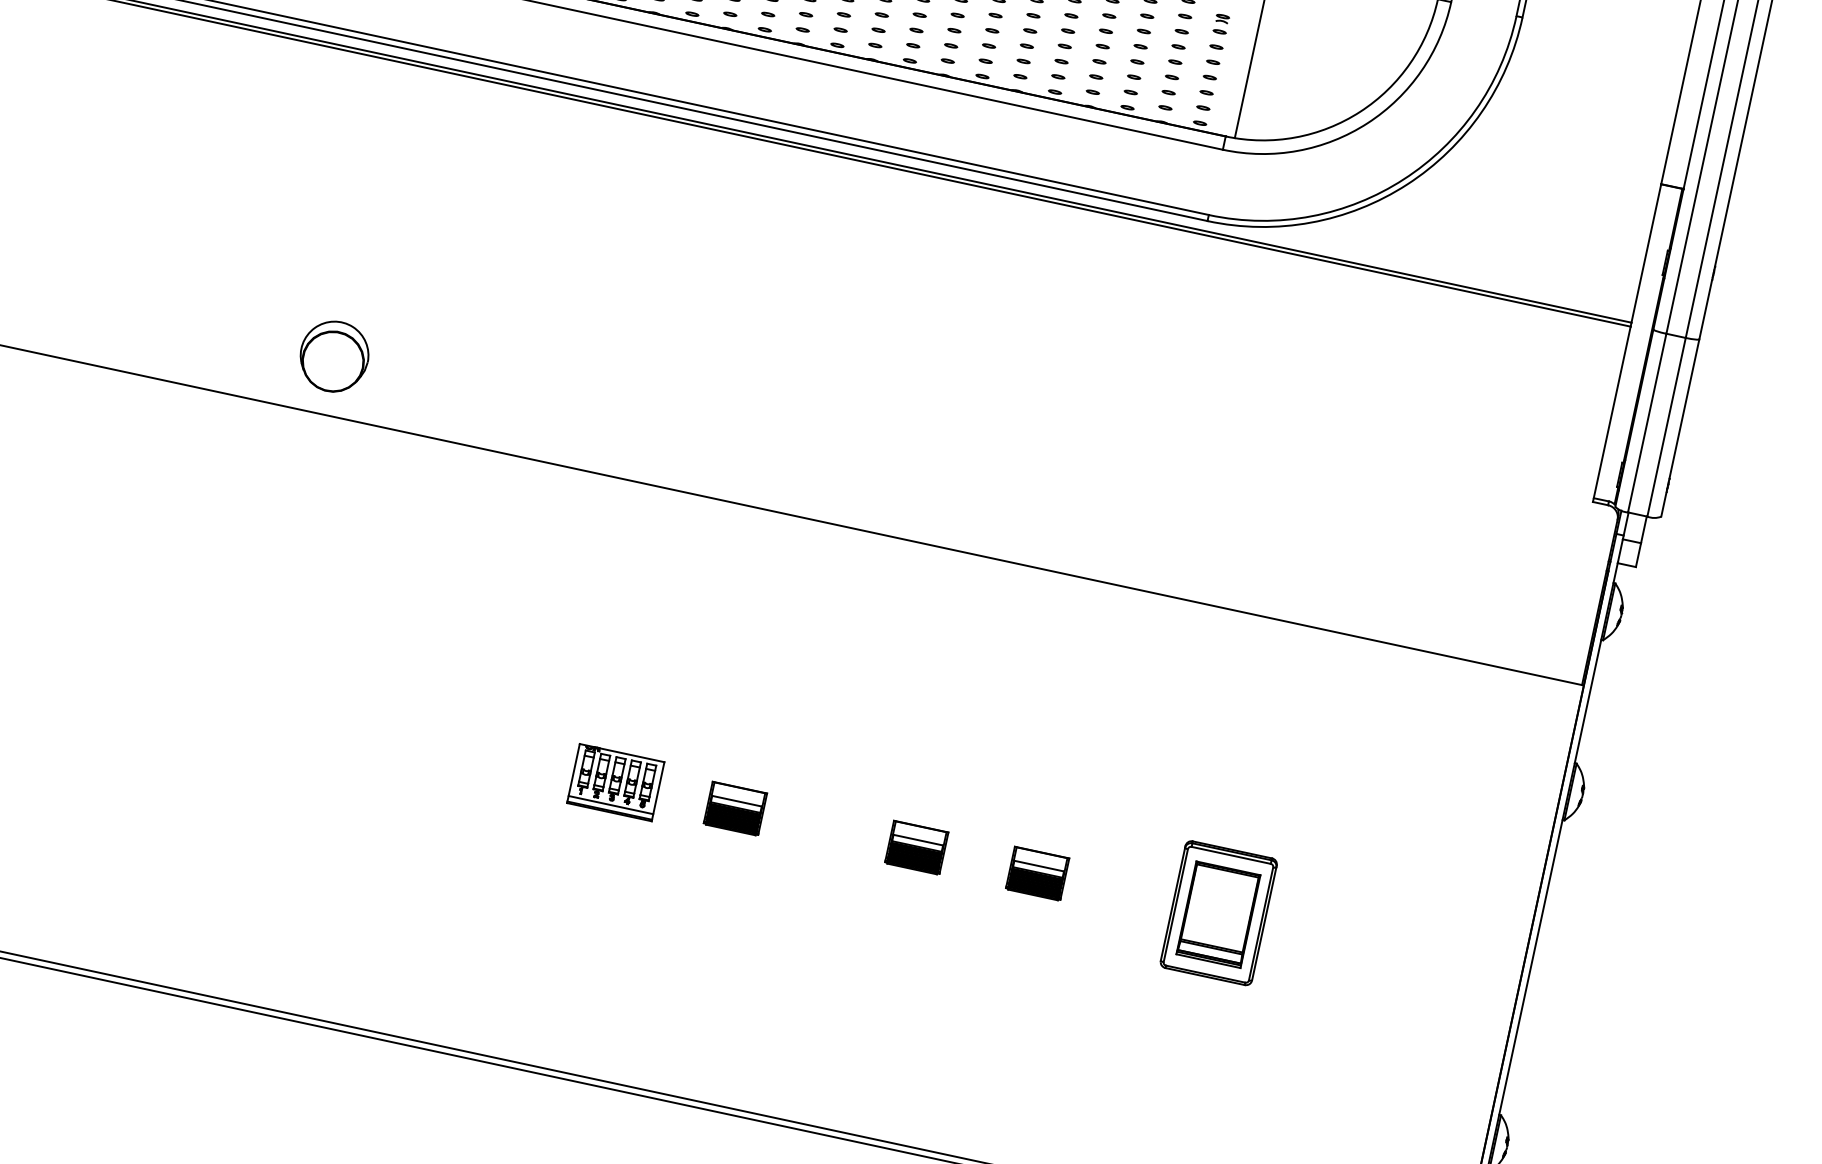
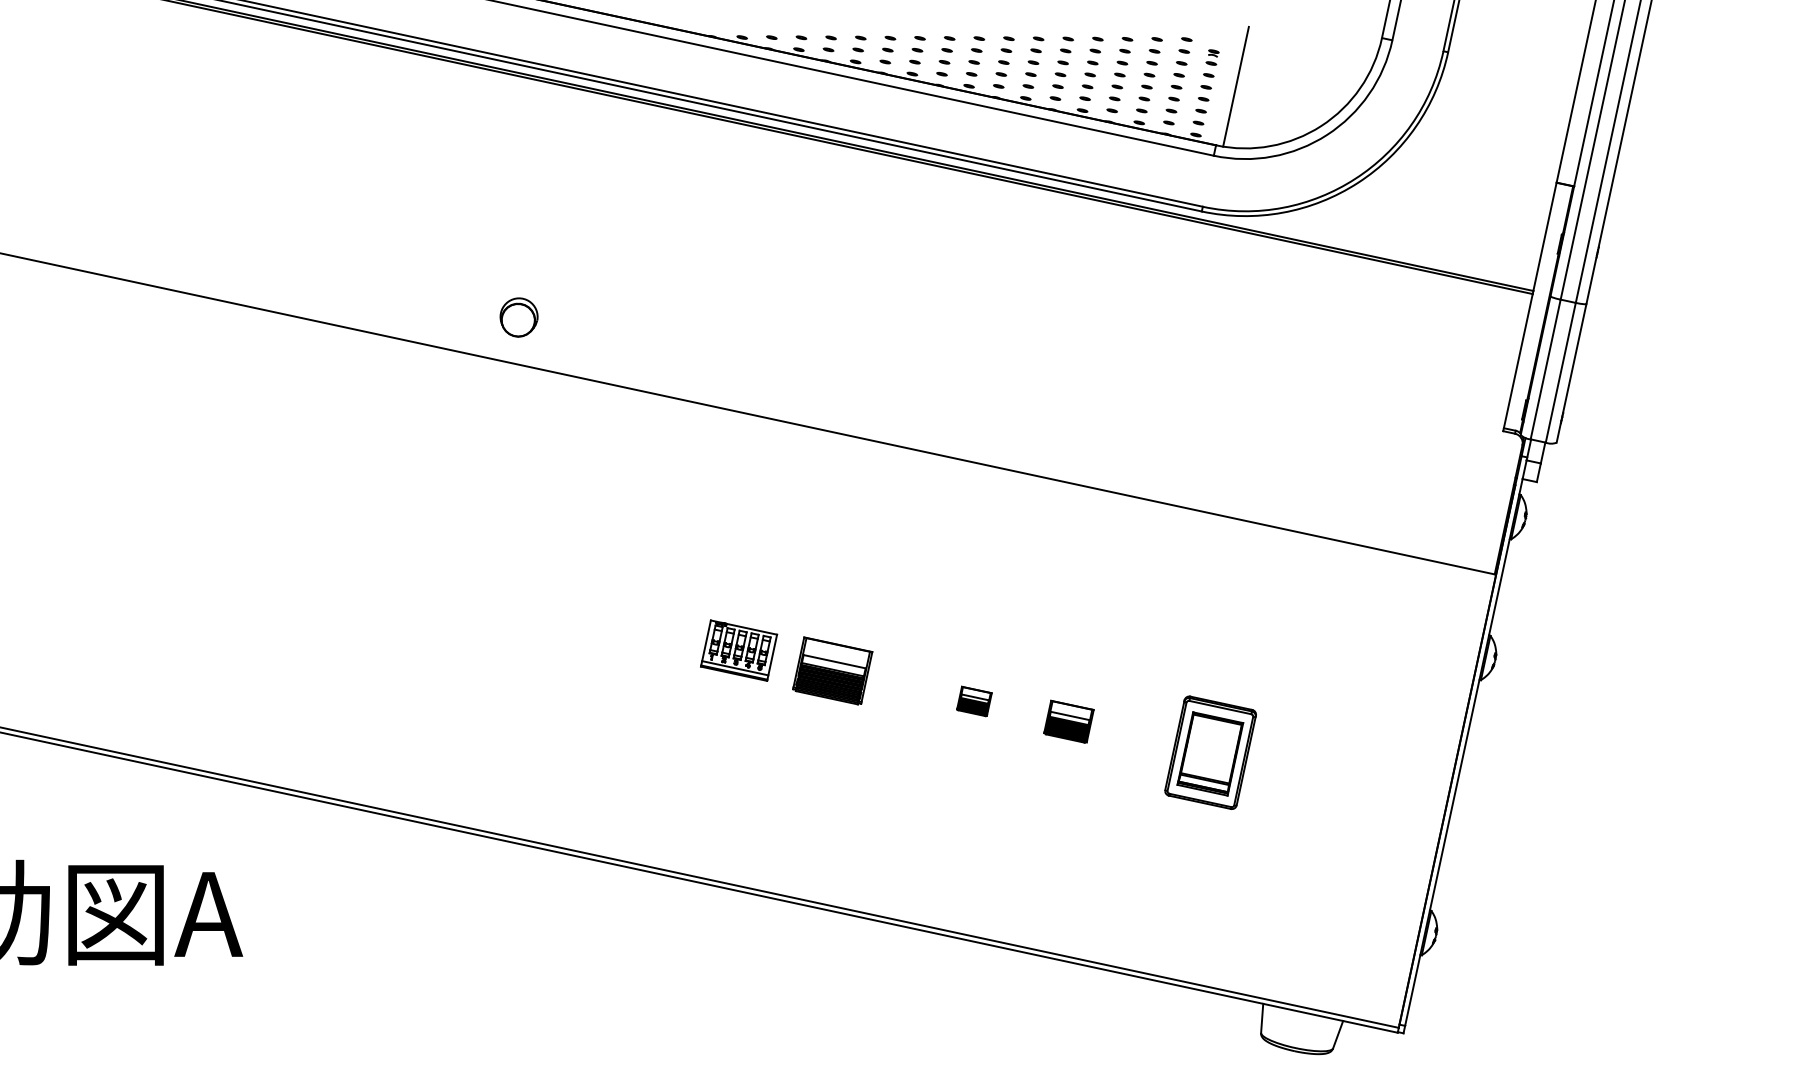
part: (333, 356) -> (518, 317), size x0.7
part: (735, 807) -> (832, 670), size x1.6
part: (916, 847) -> (974, 701), size x0.7

